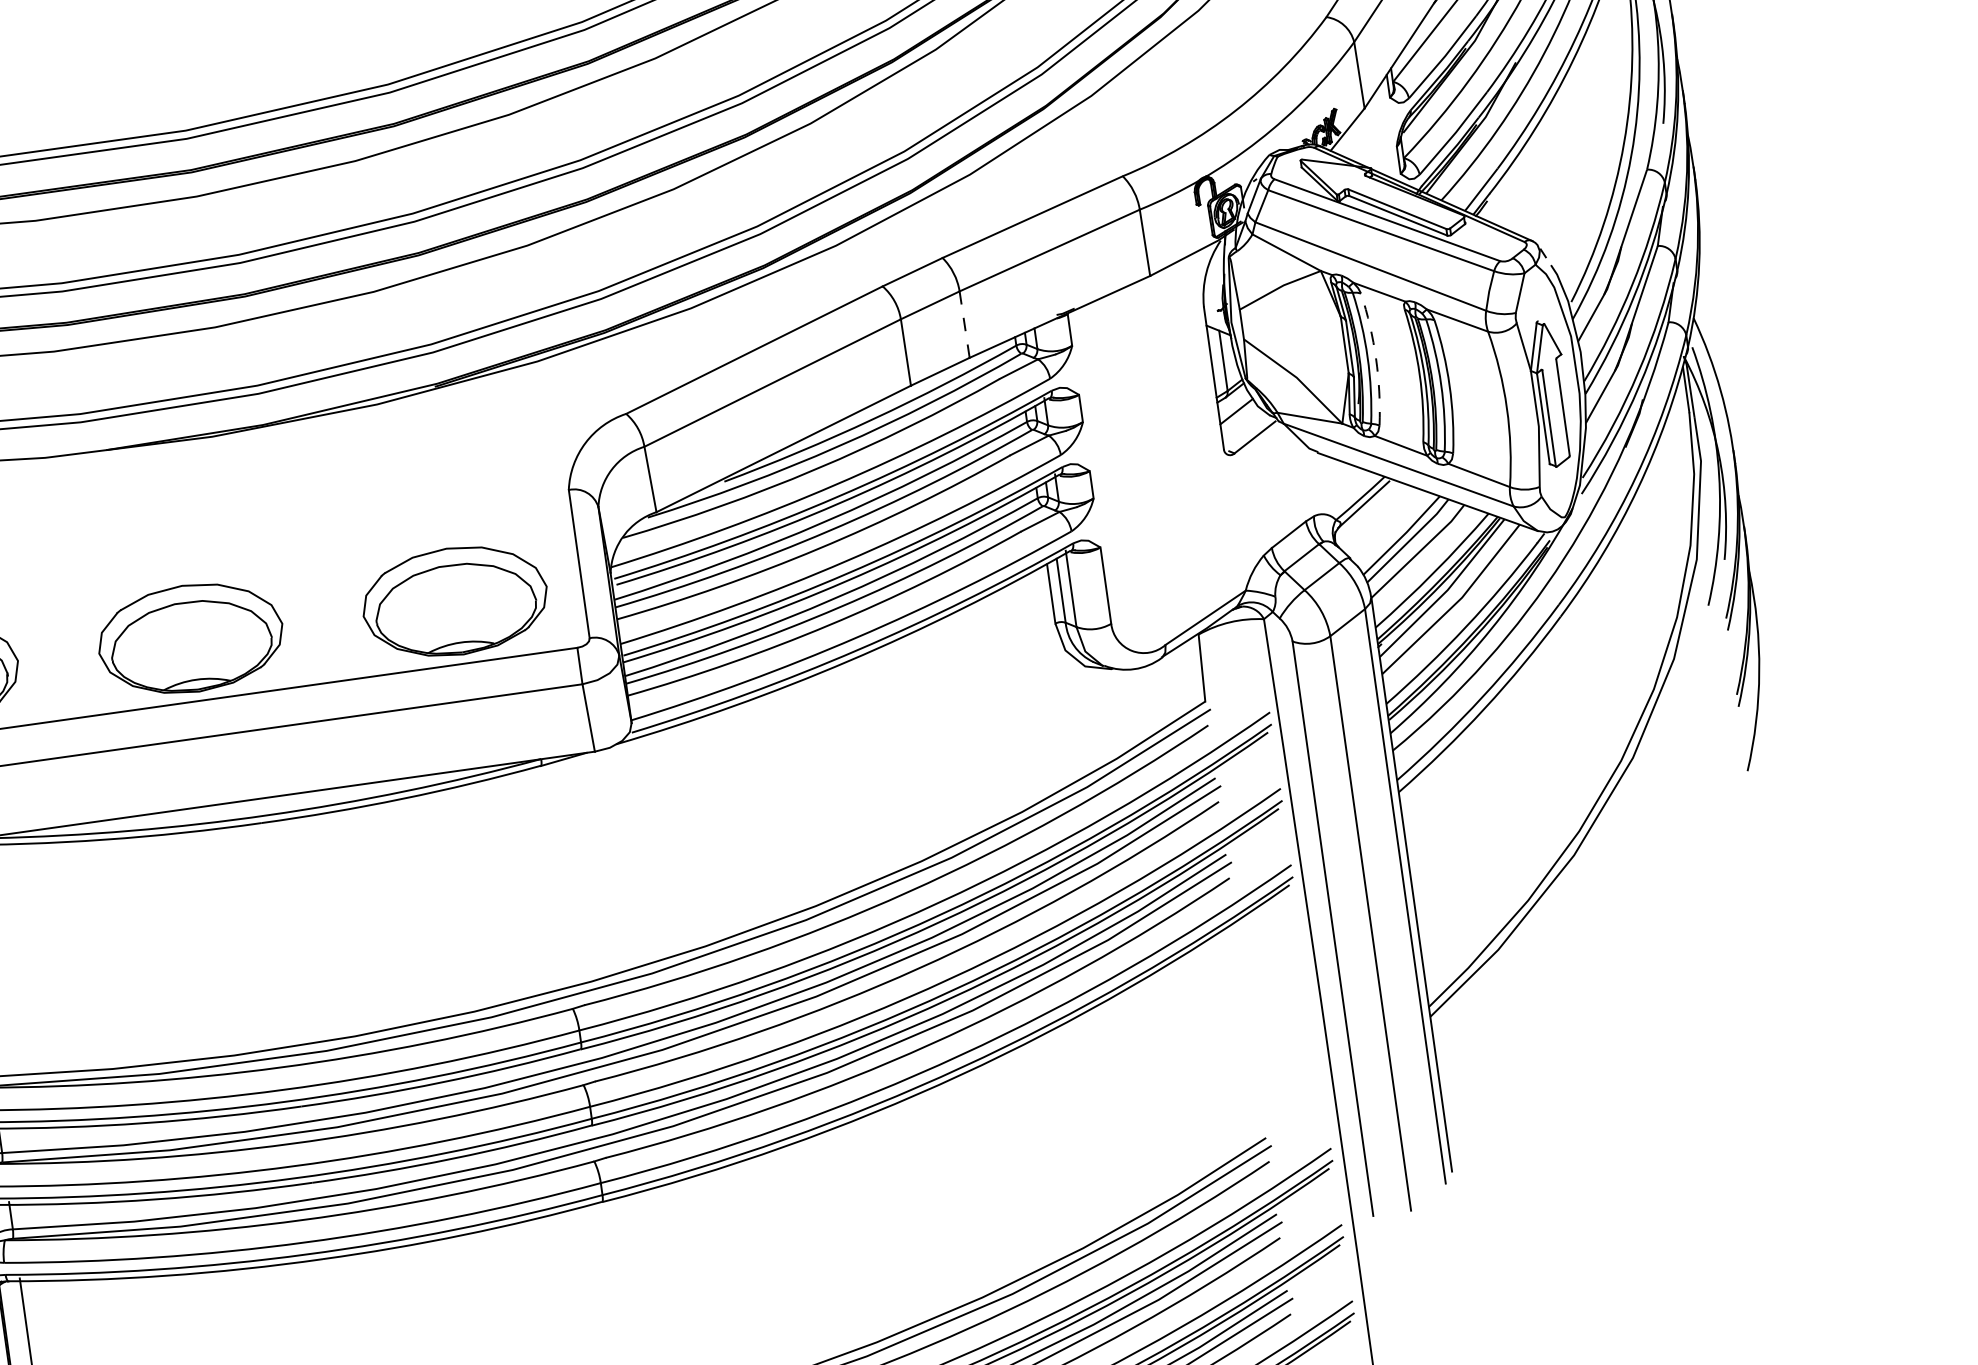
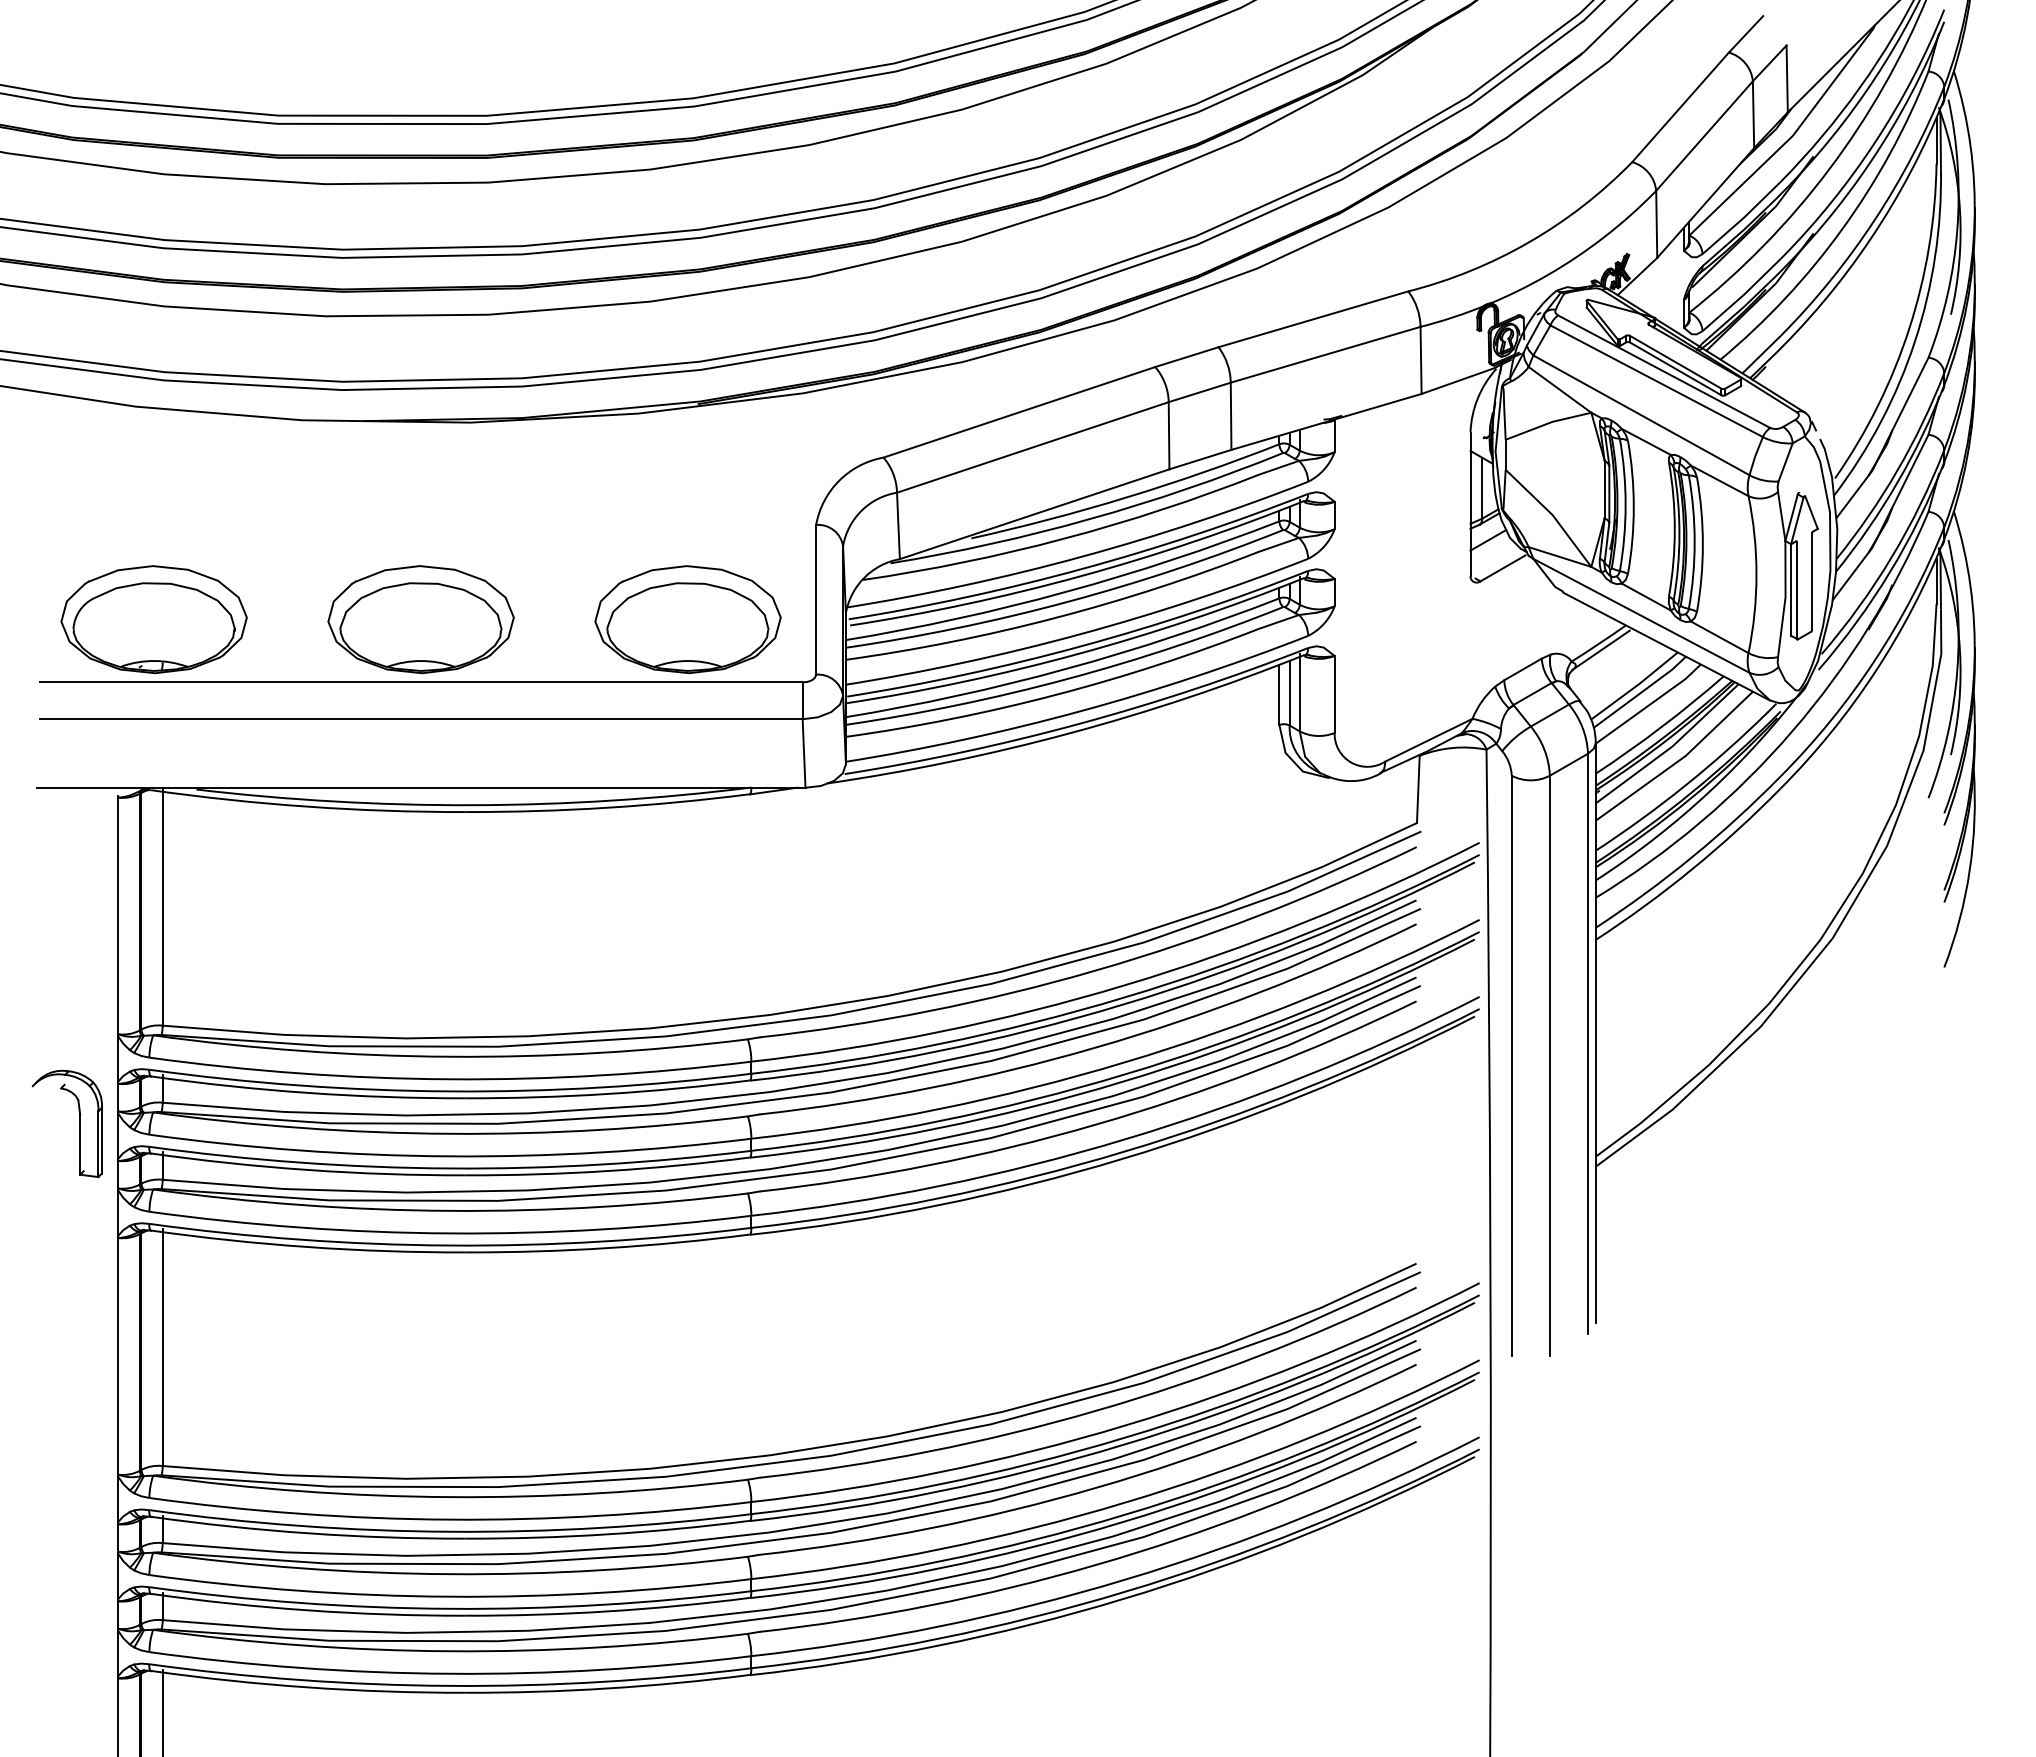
line: (965, 324) -> (1231, 416), dashed -> solid
arc: (1375, 358) -> (1633, 507), dashed -> solid

